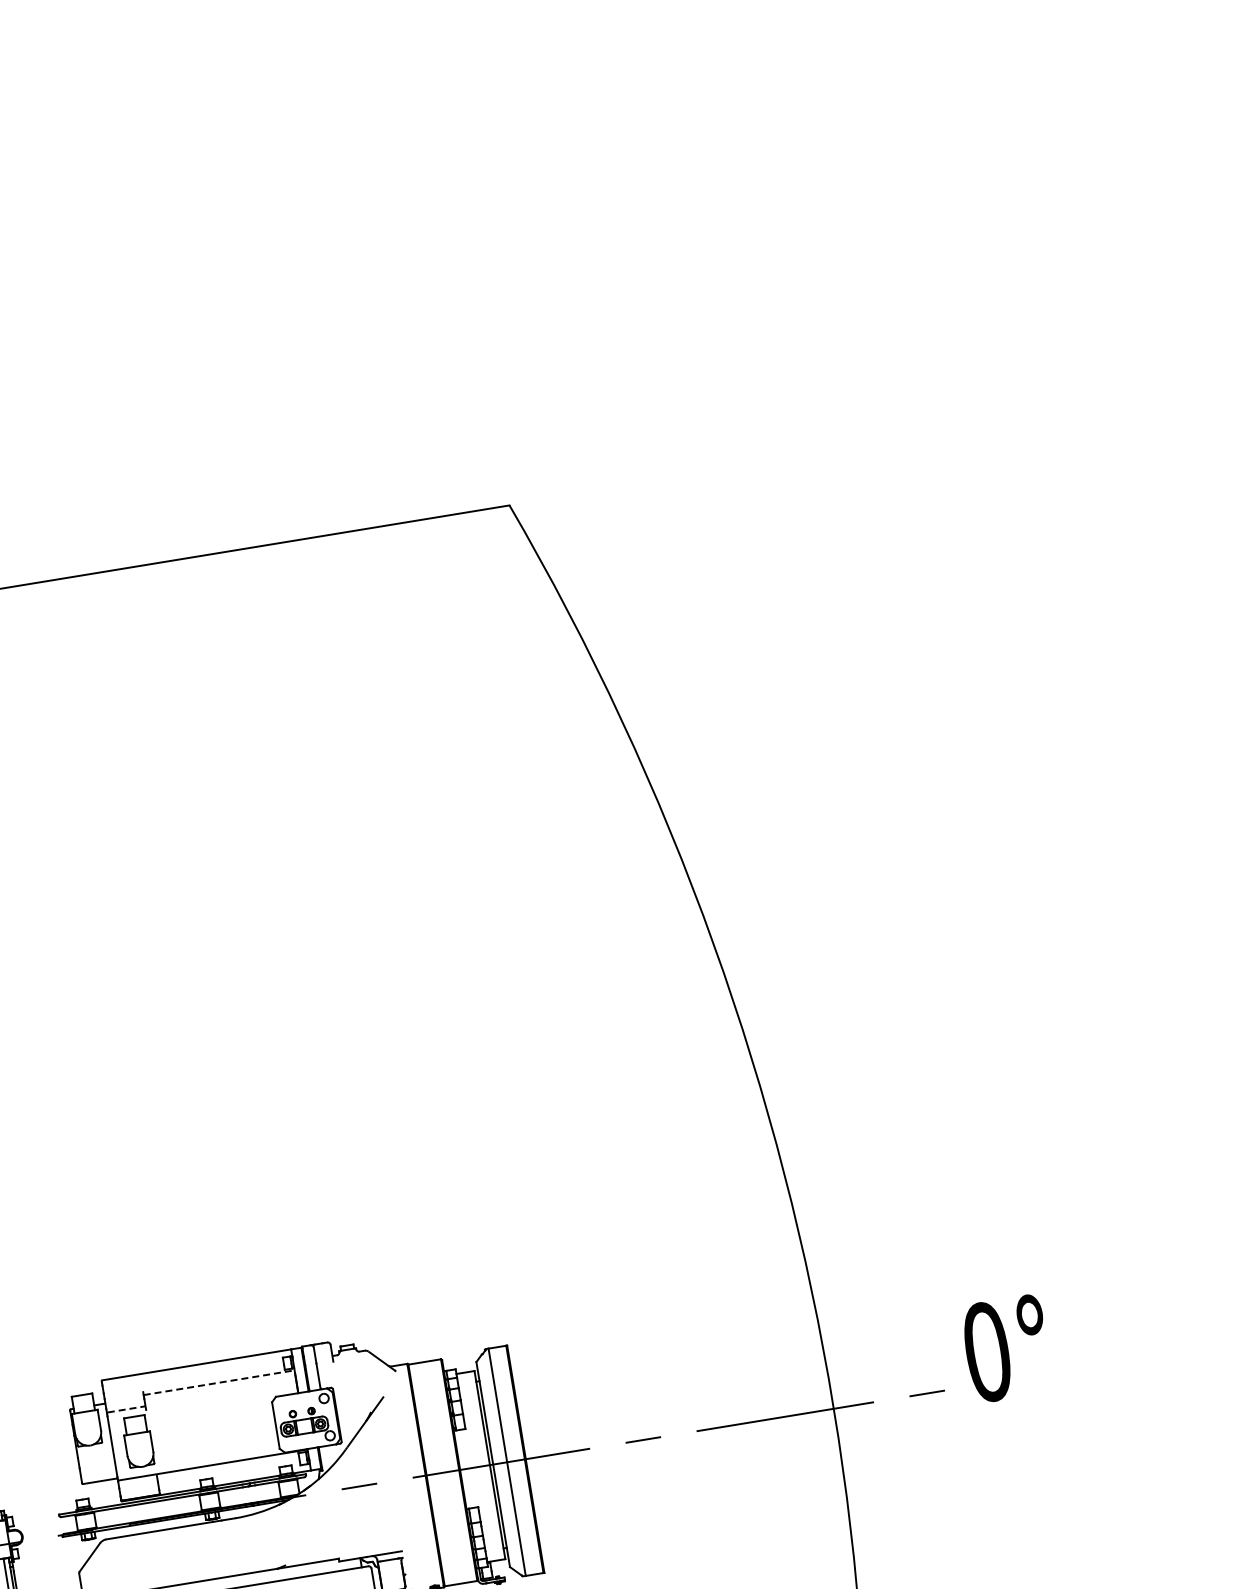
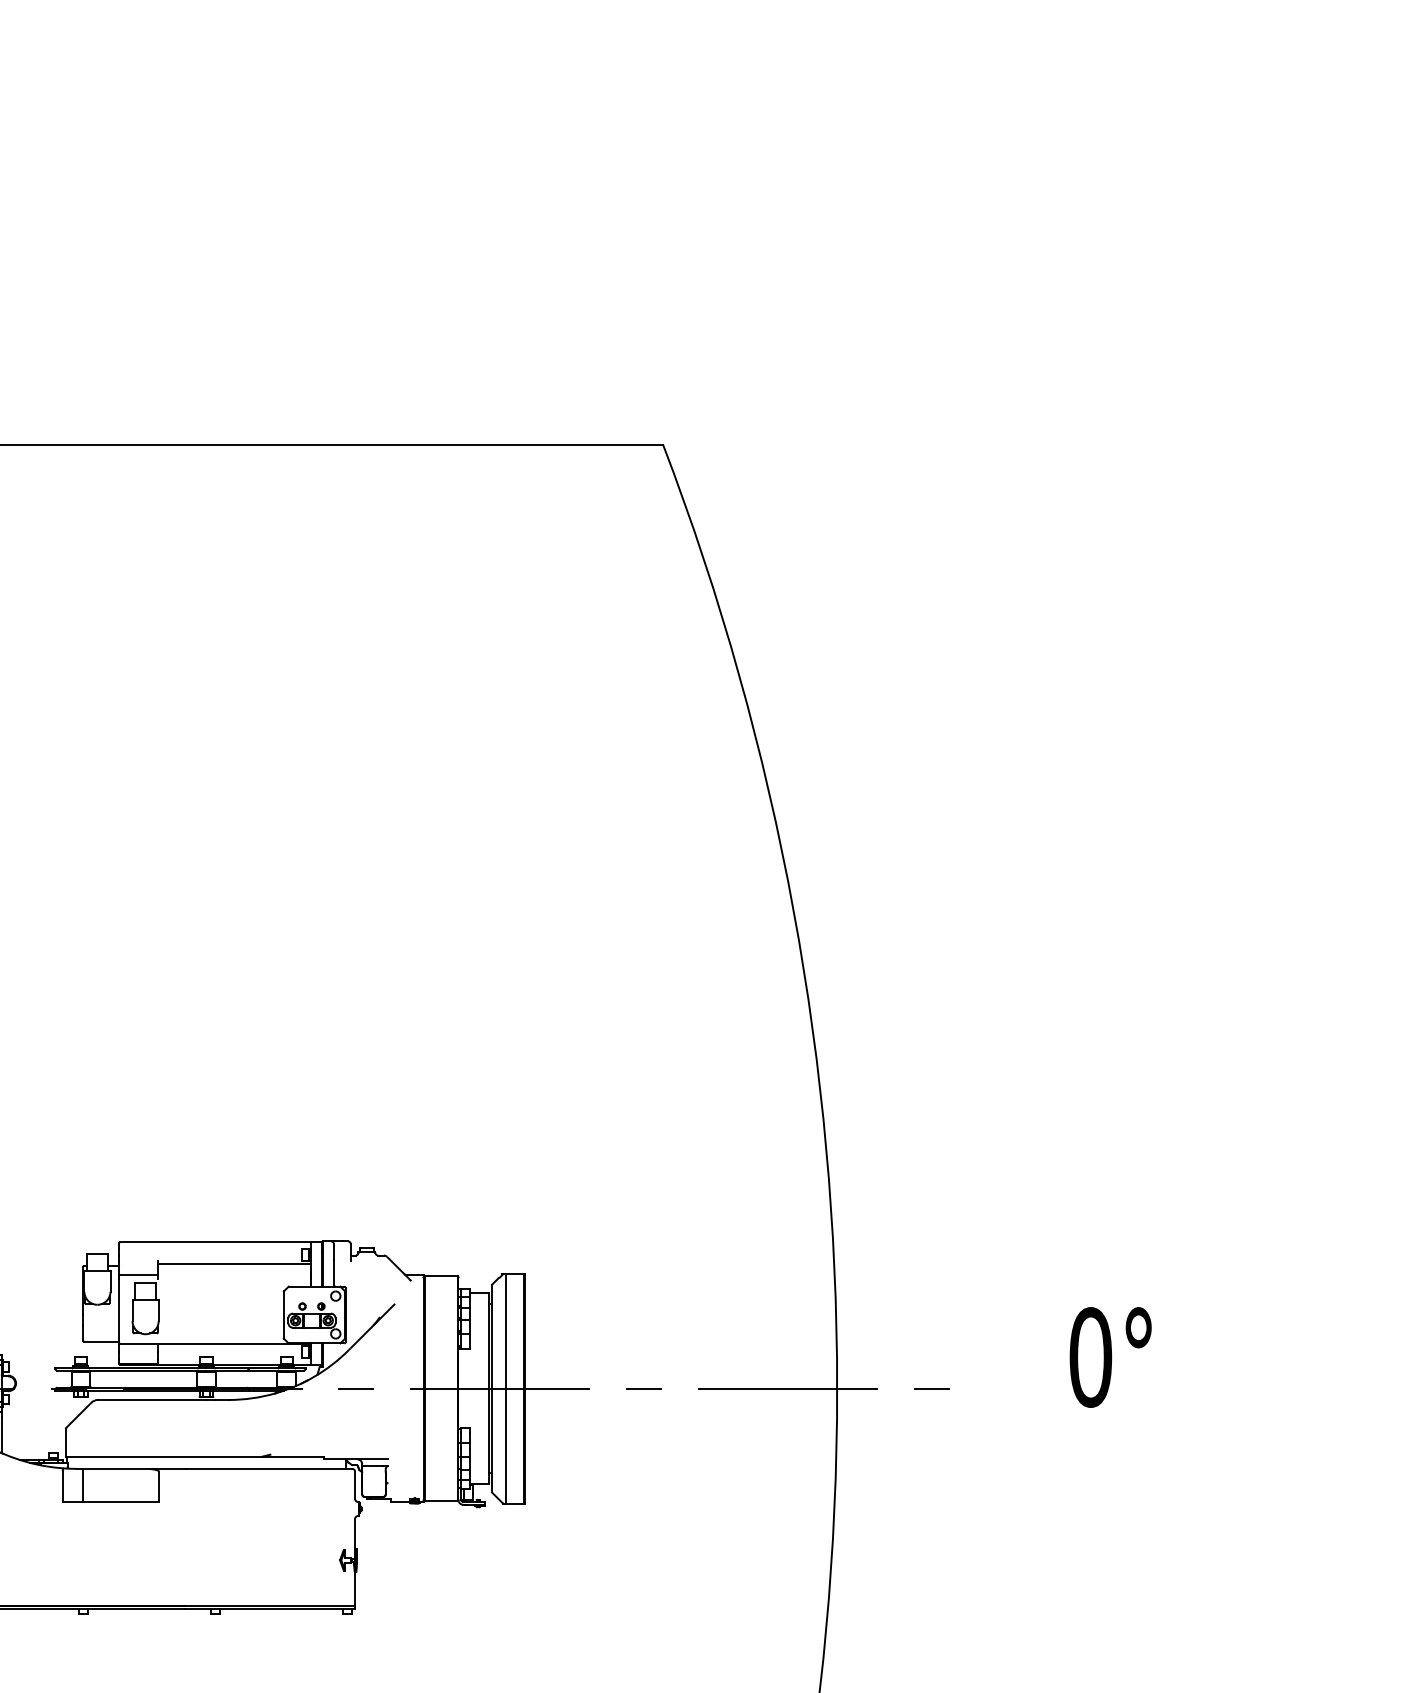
text: (1006, 1348) -> (1110, 1357), moved
line: (219, 1382) -> (235, 1263), dashed -> solid
line: (126, 1408) -> (139, 1274), dashed -> solid

